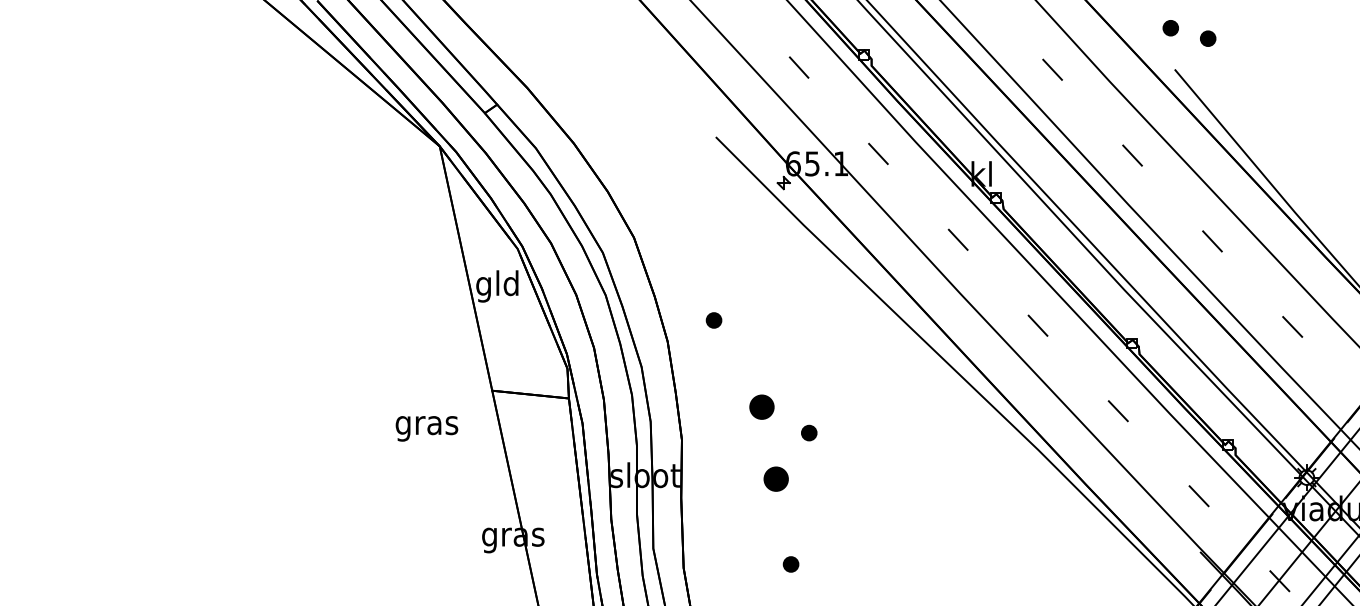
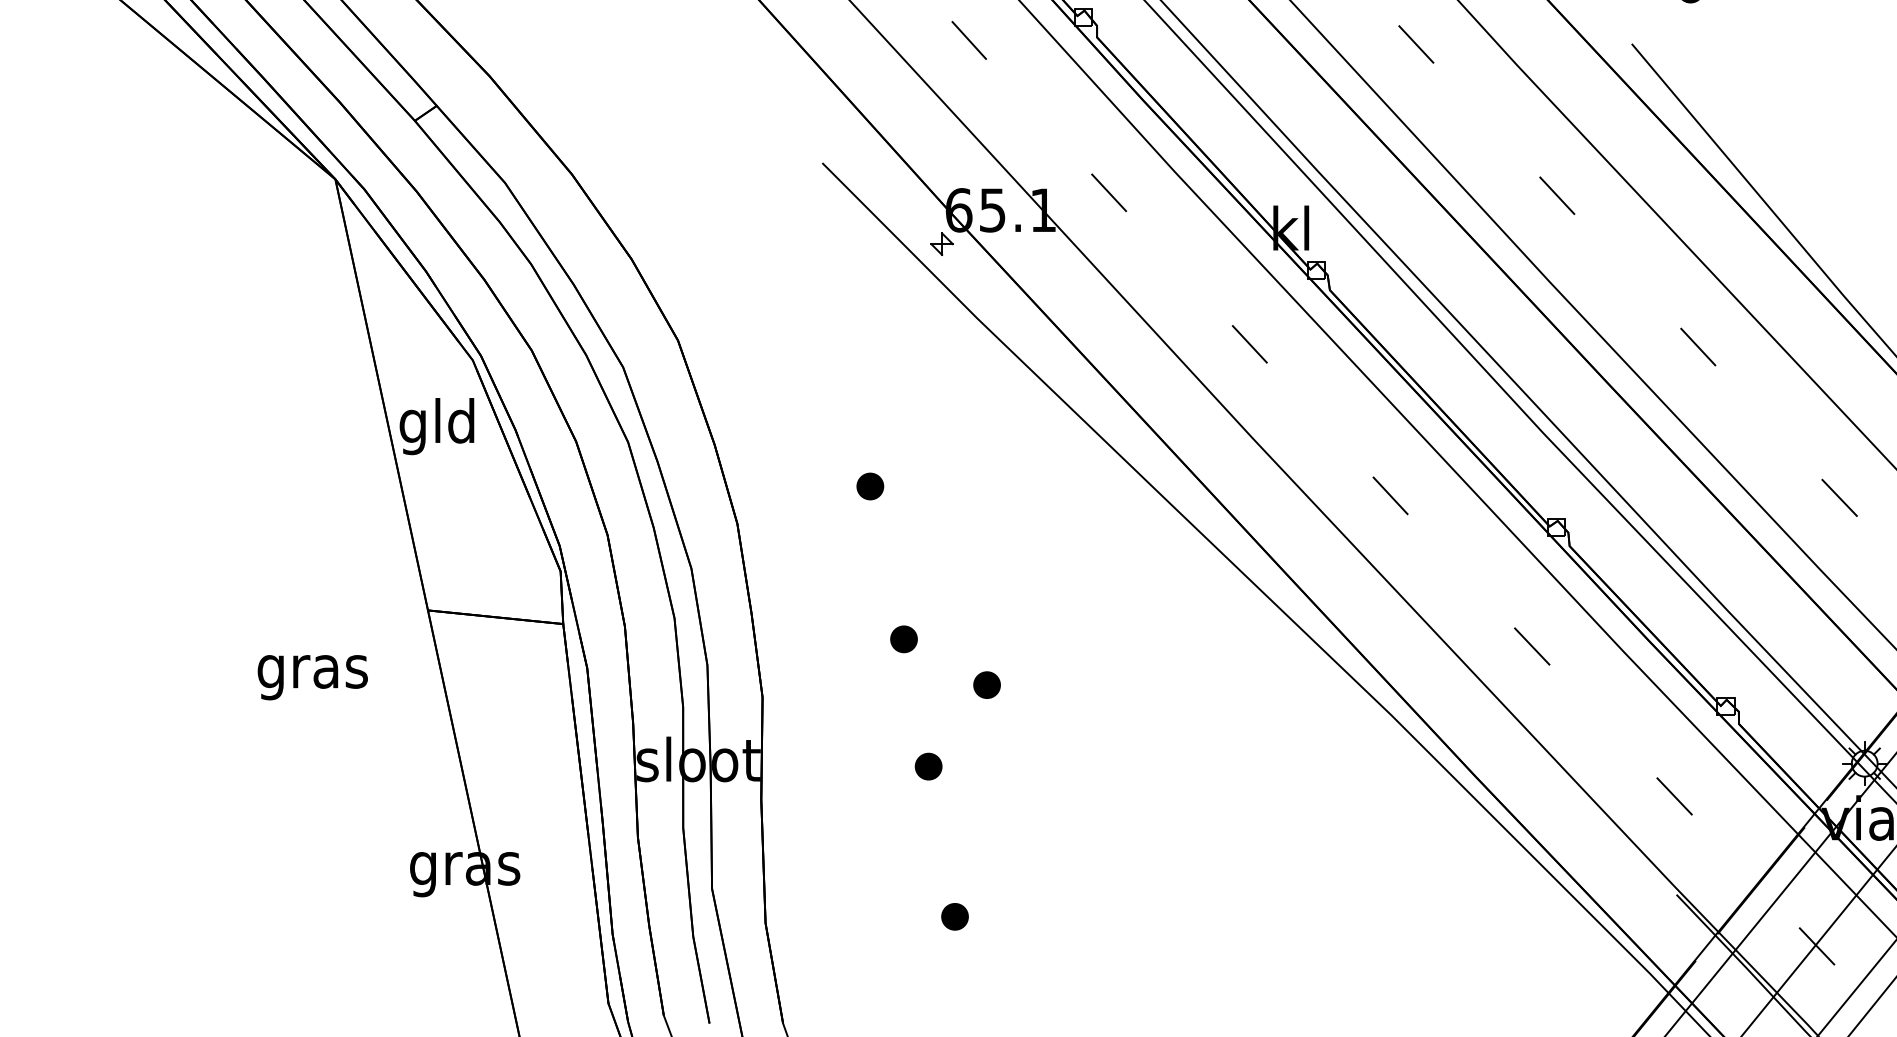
part: (713, 320) -> (869, 486), moved
part: (762, 406) -> (904, 638), size x0.62
part: (775, 479) -> (927, 766), size x0.62

